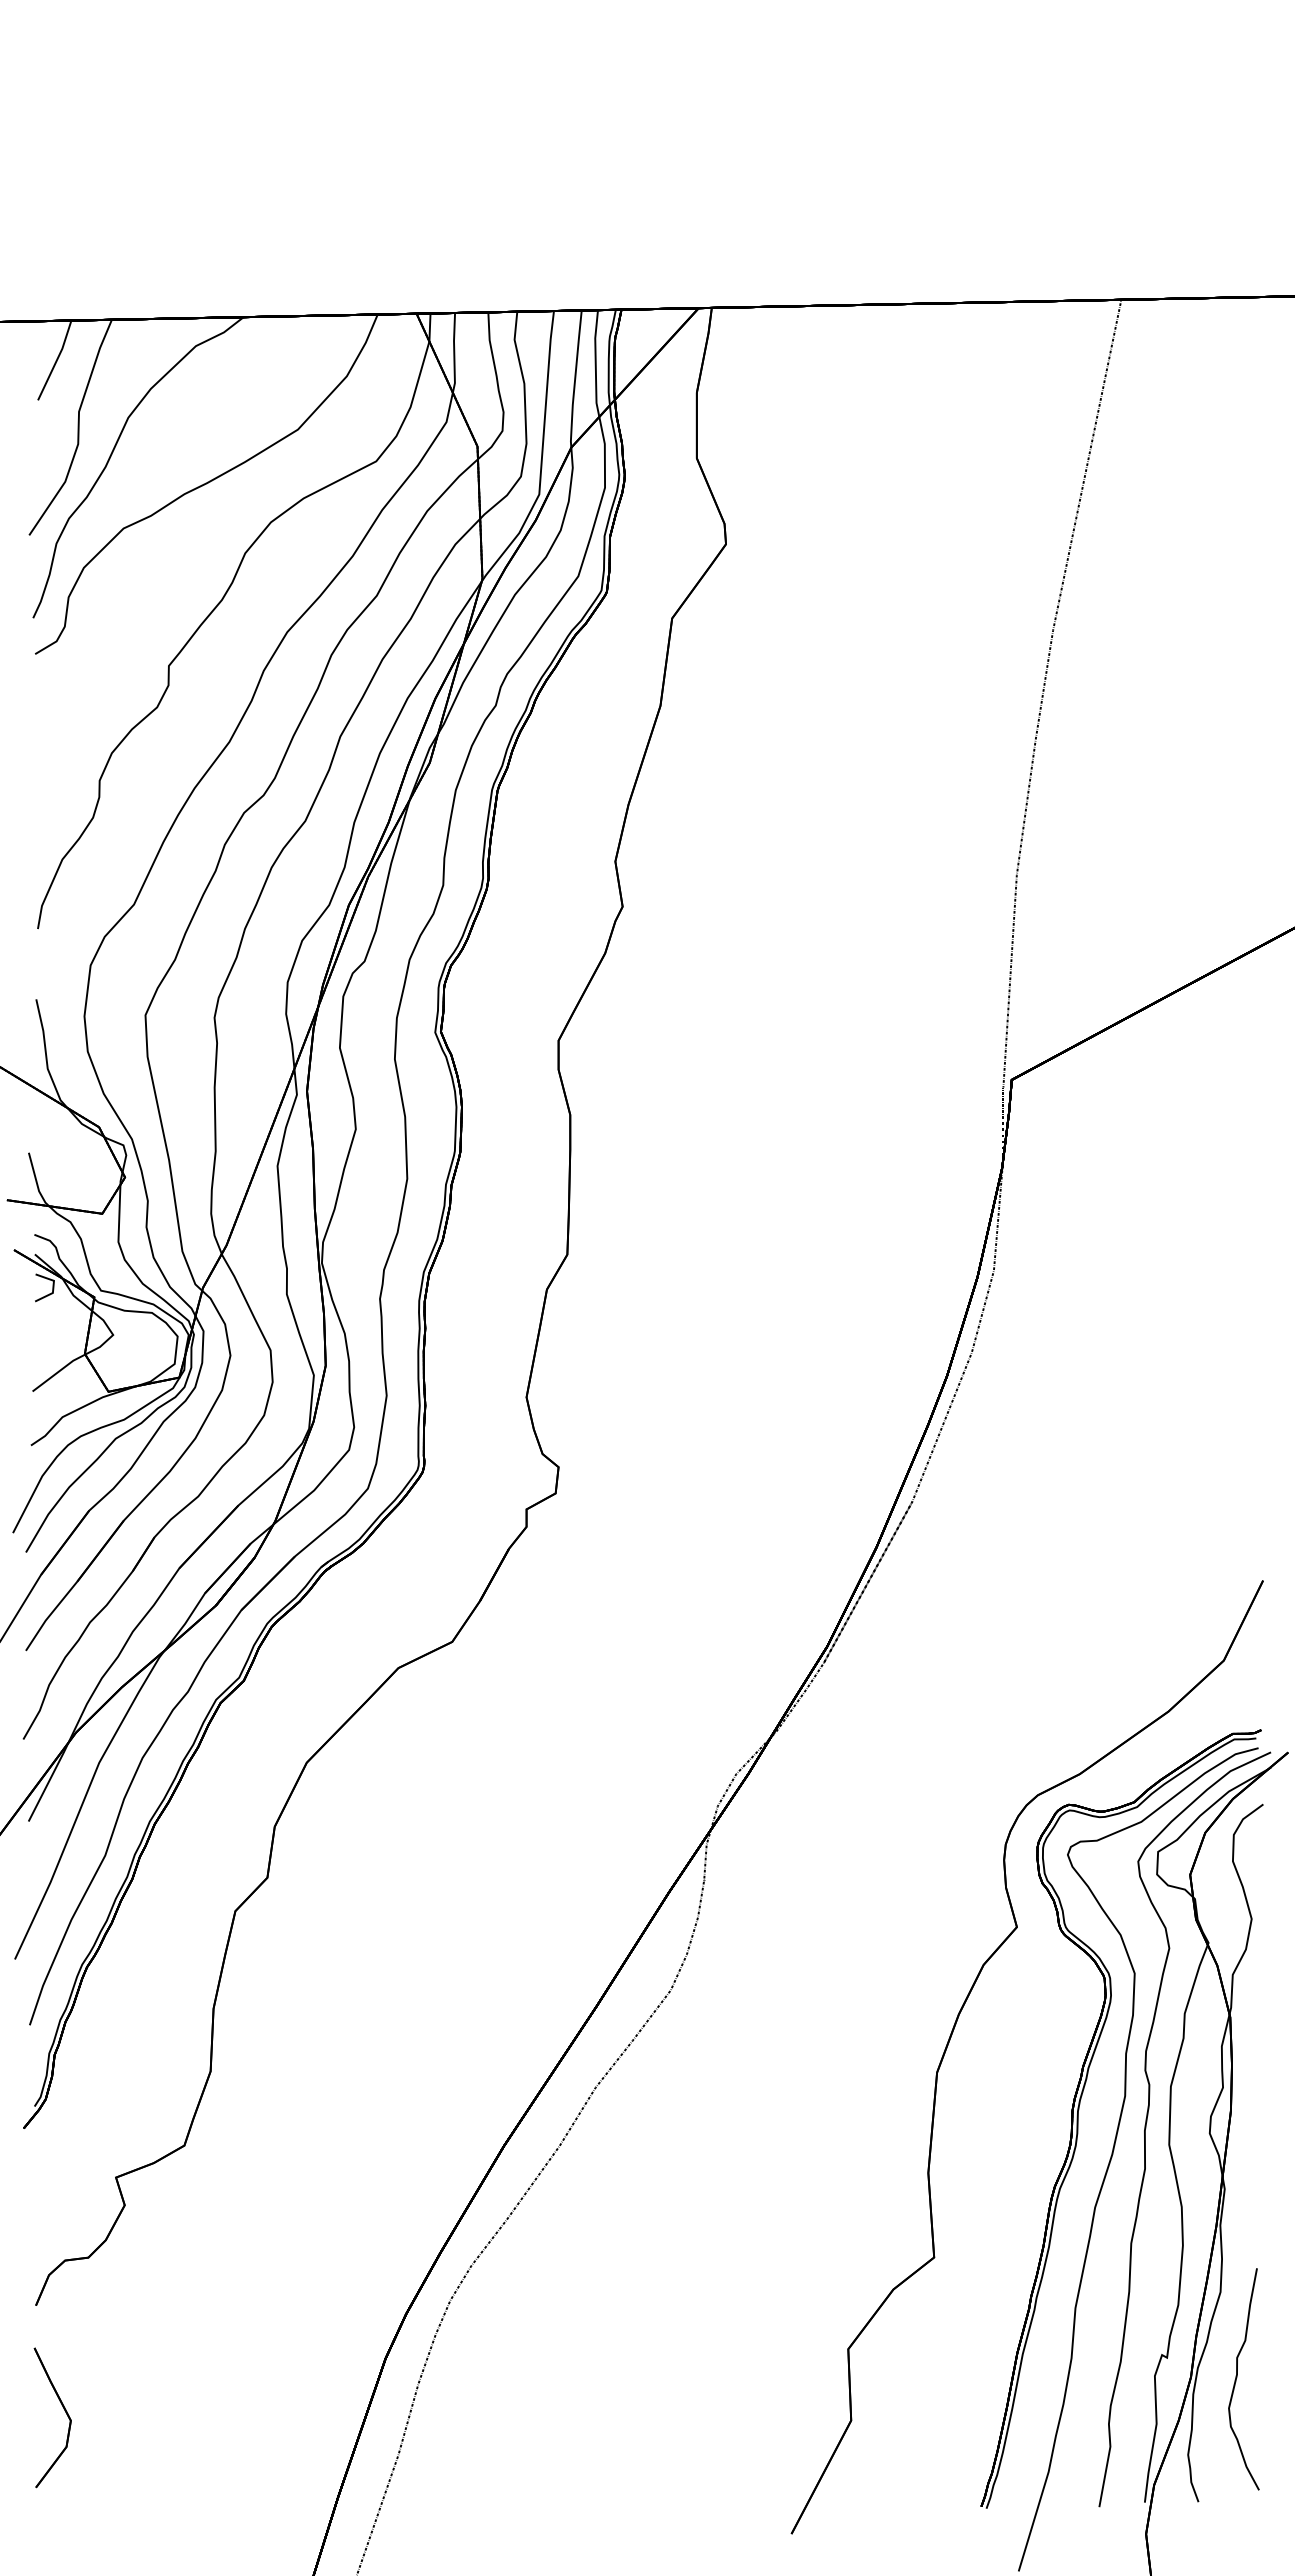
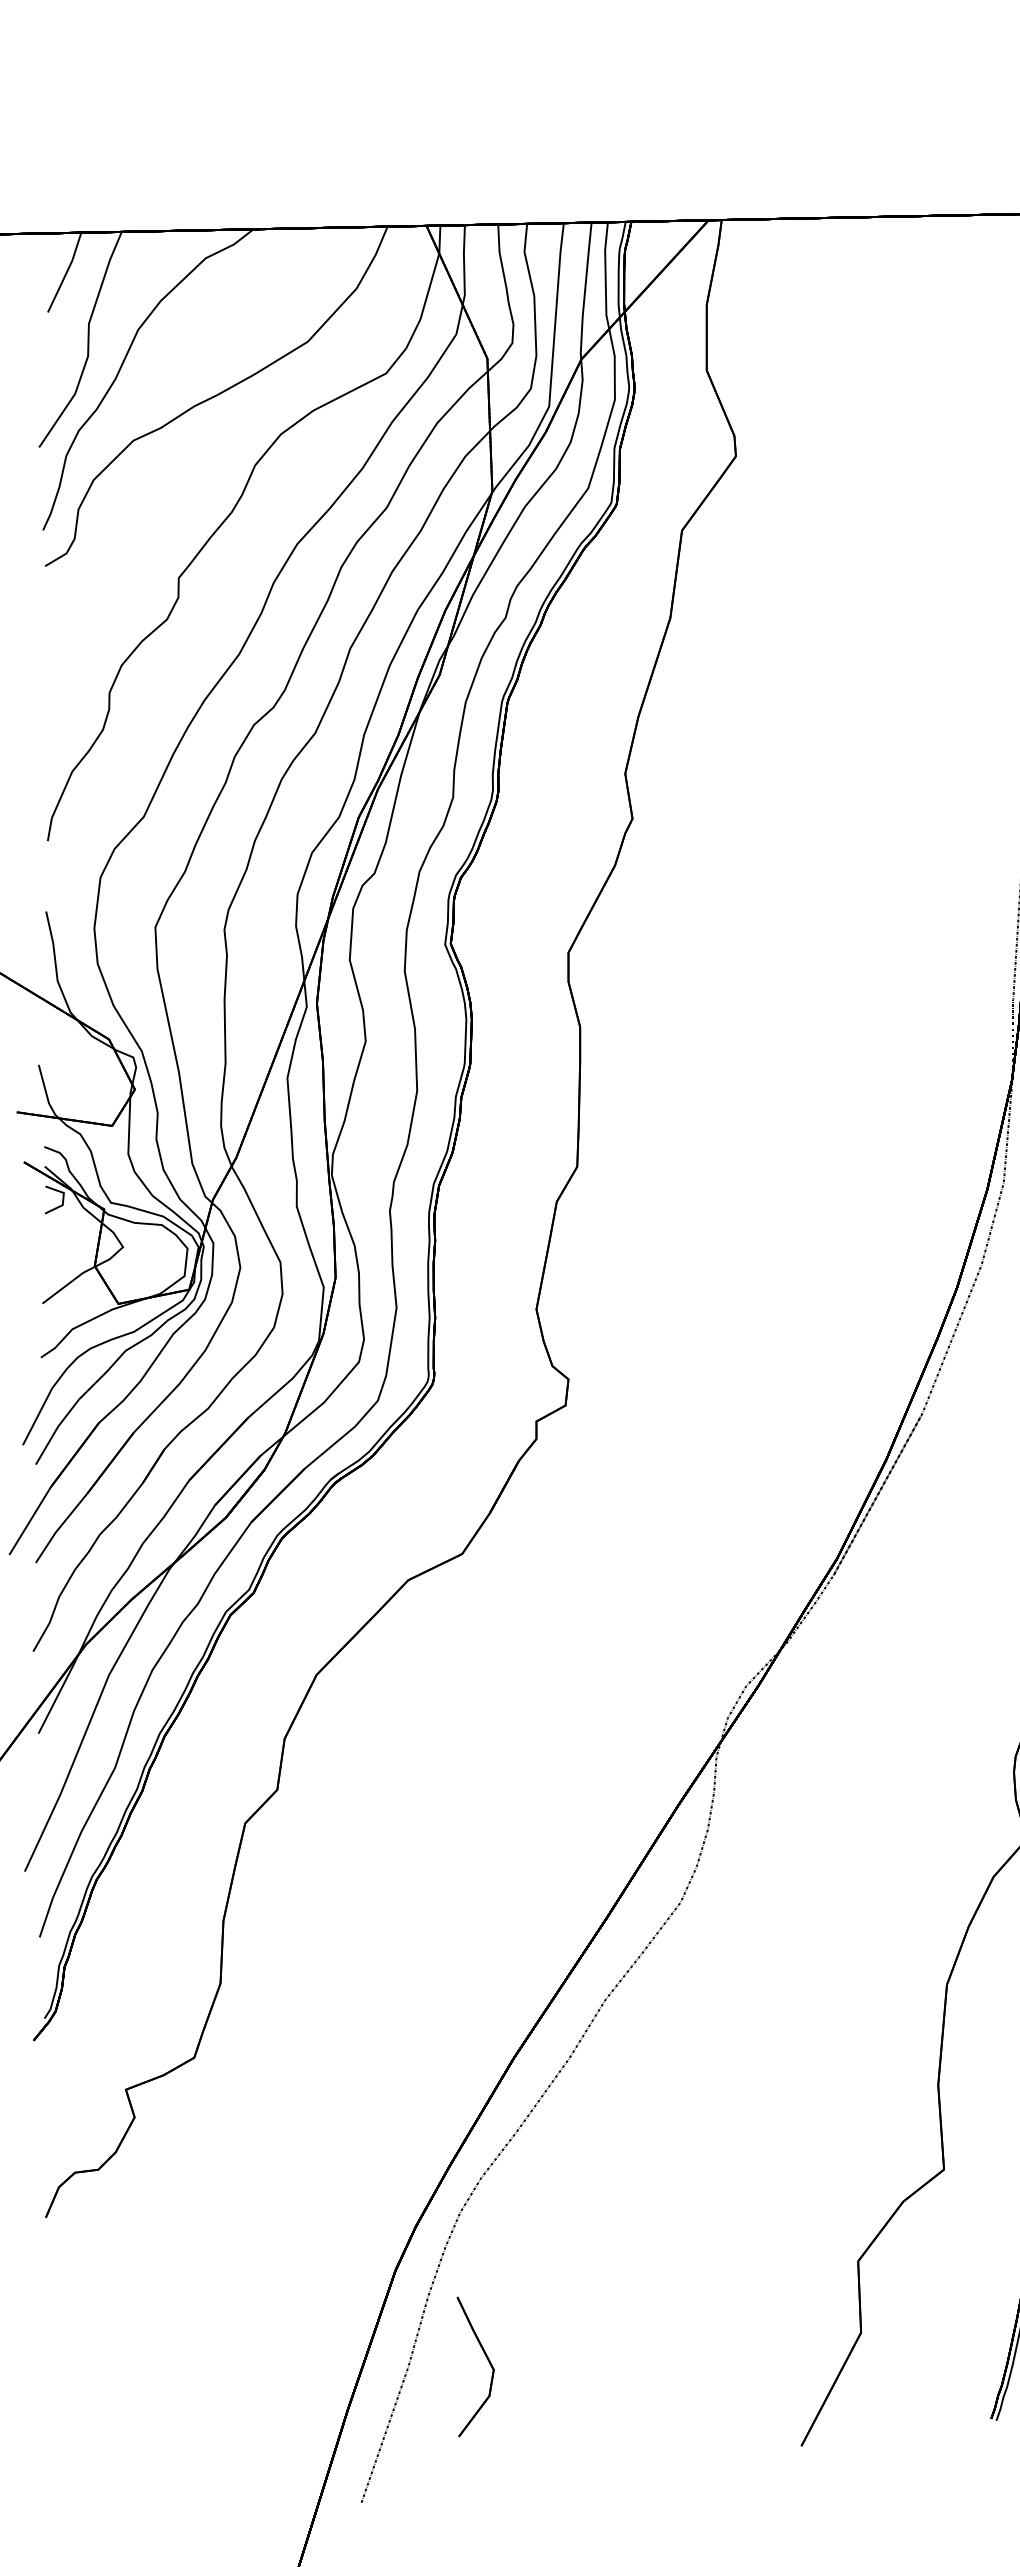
part: (63, 2409) -> (486, 2358), moved

